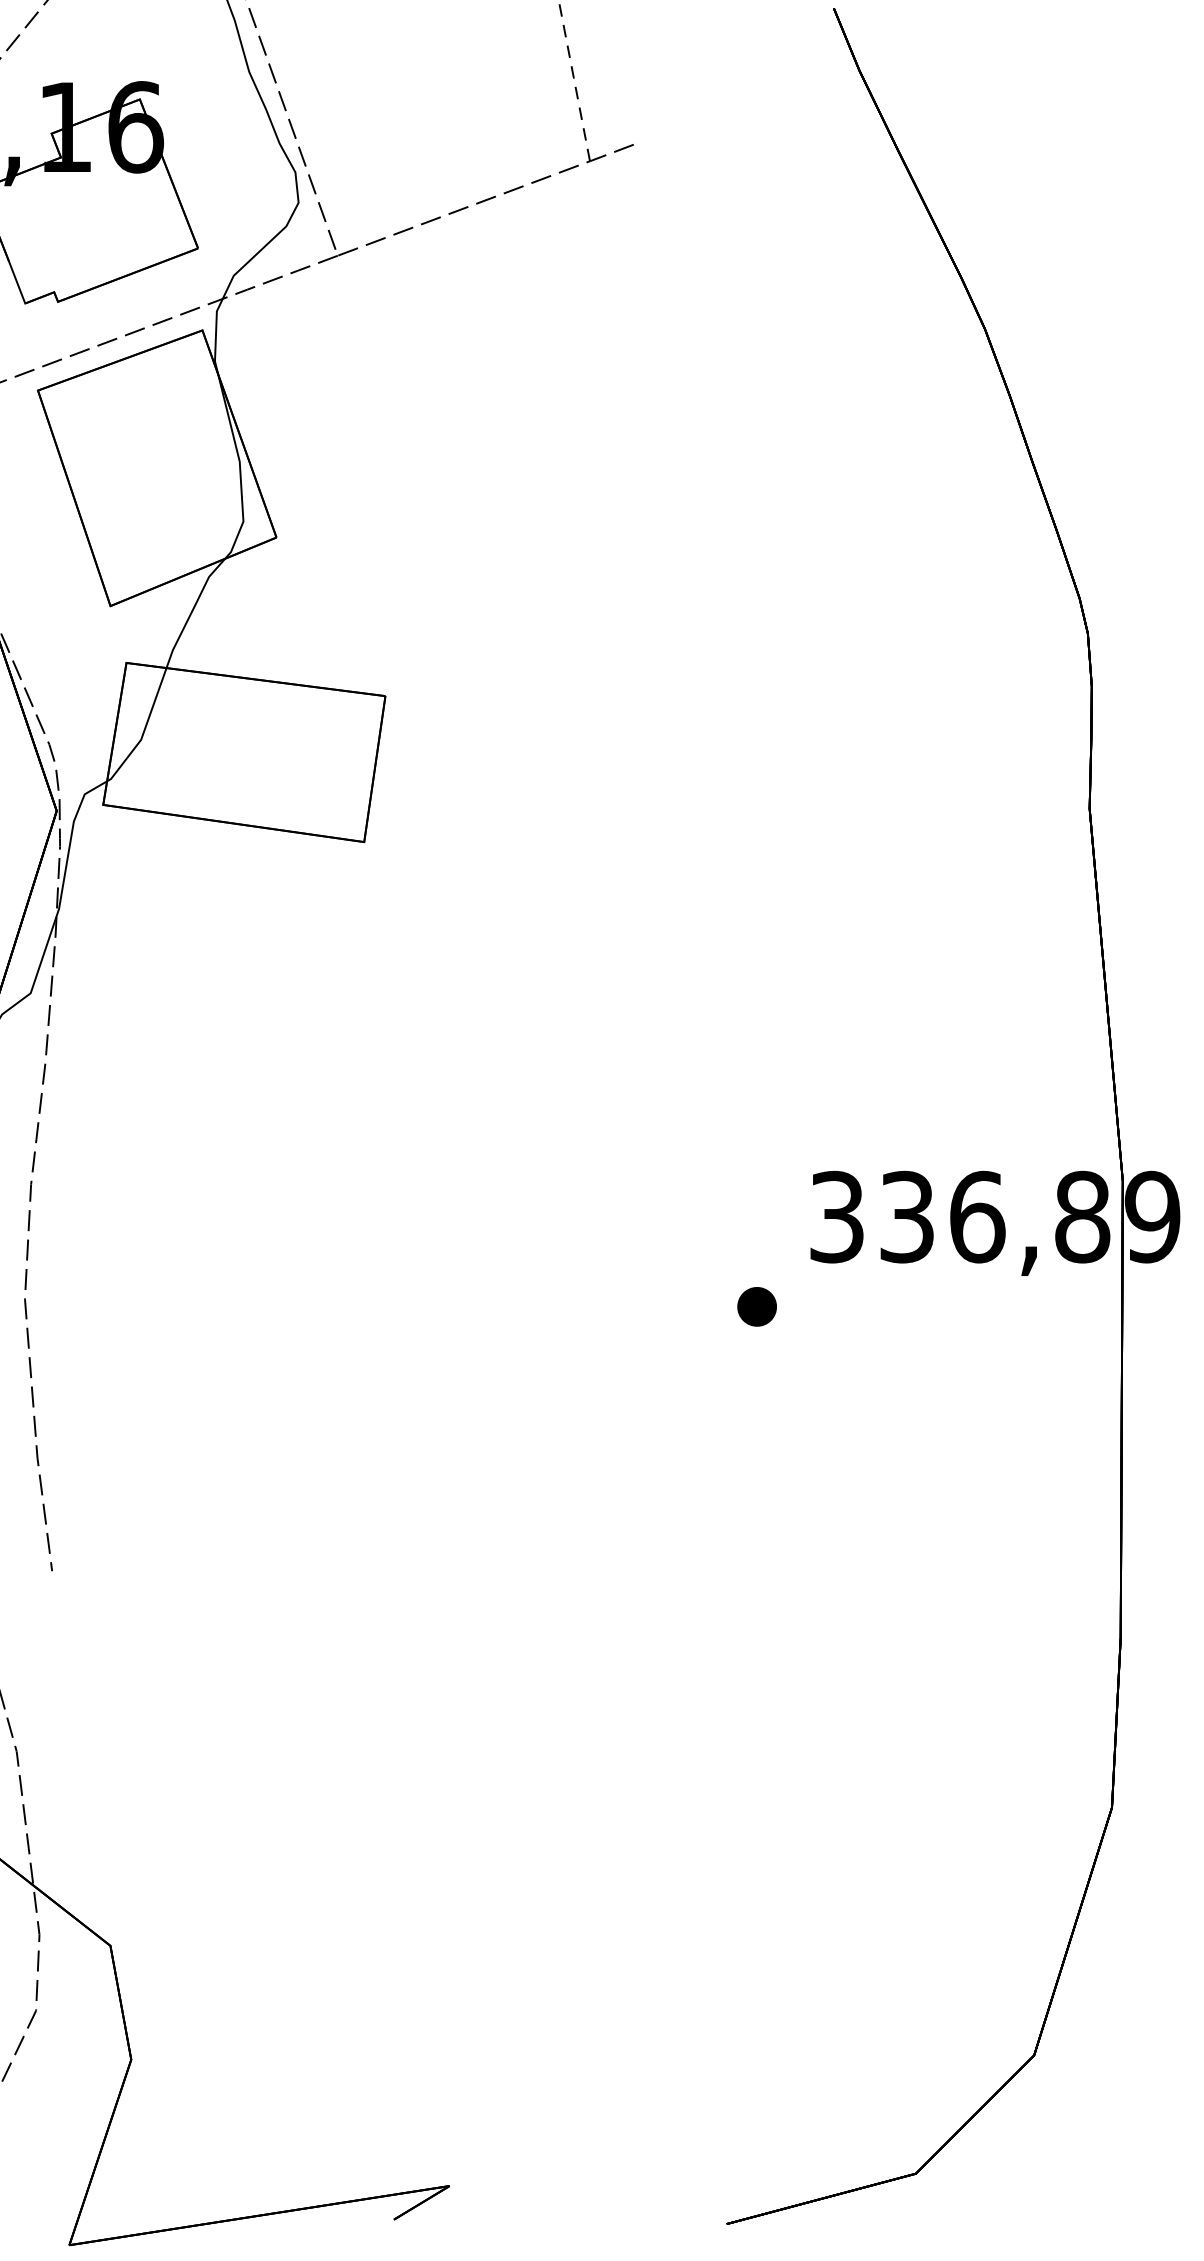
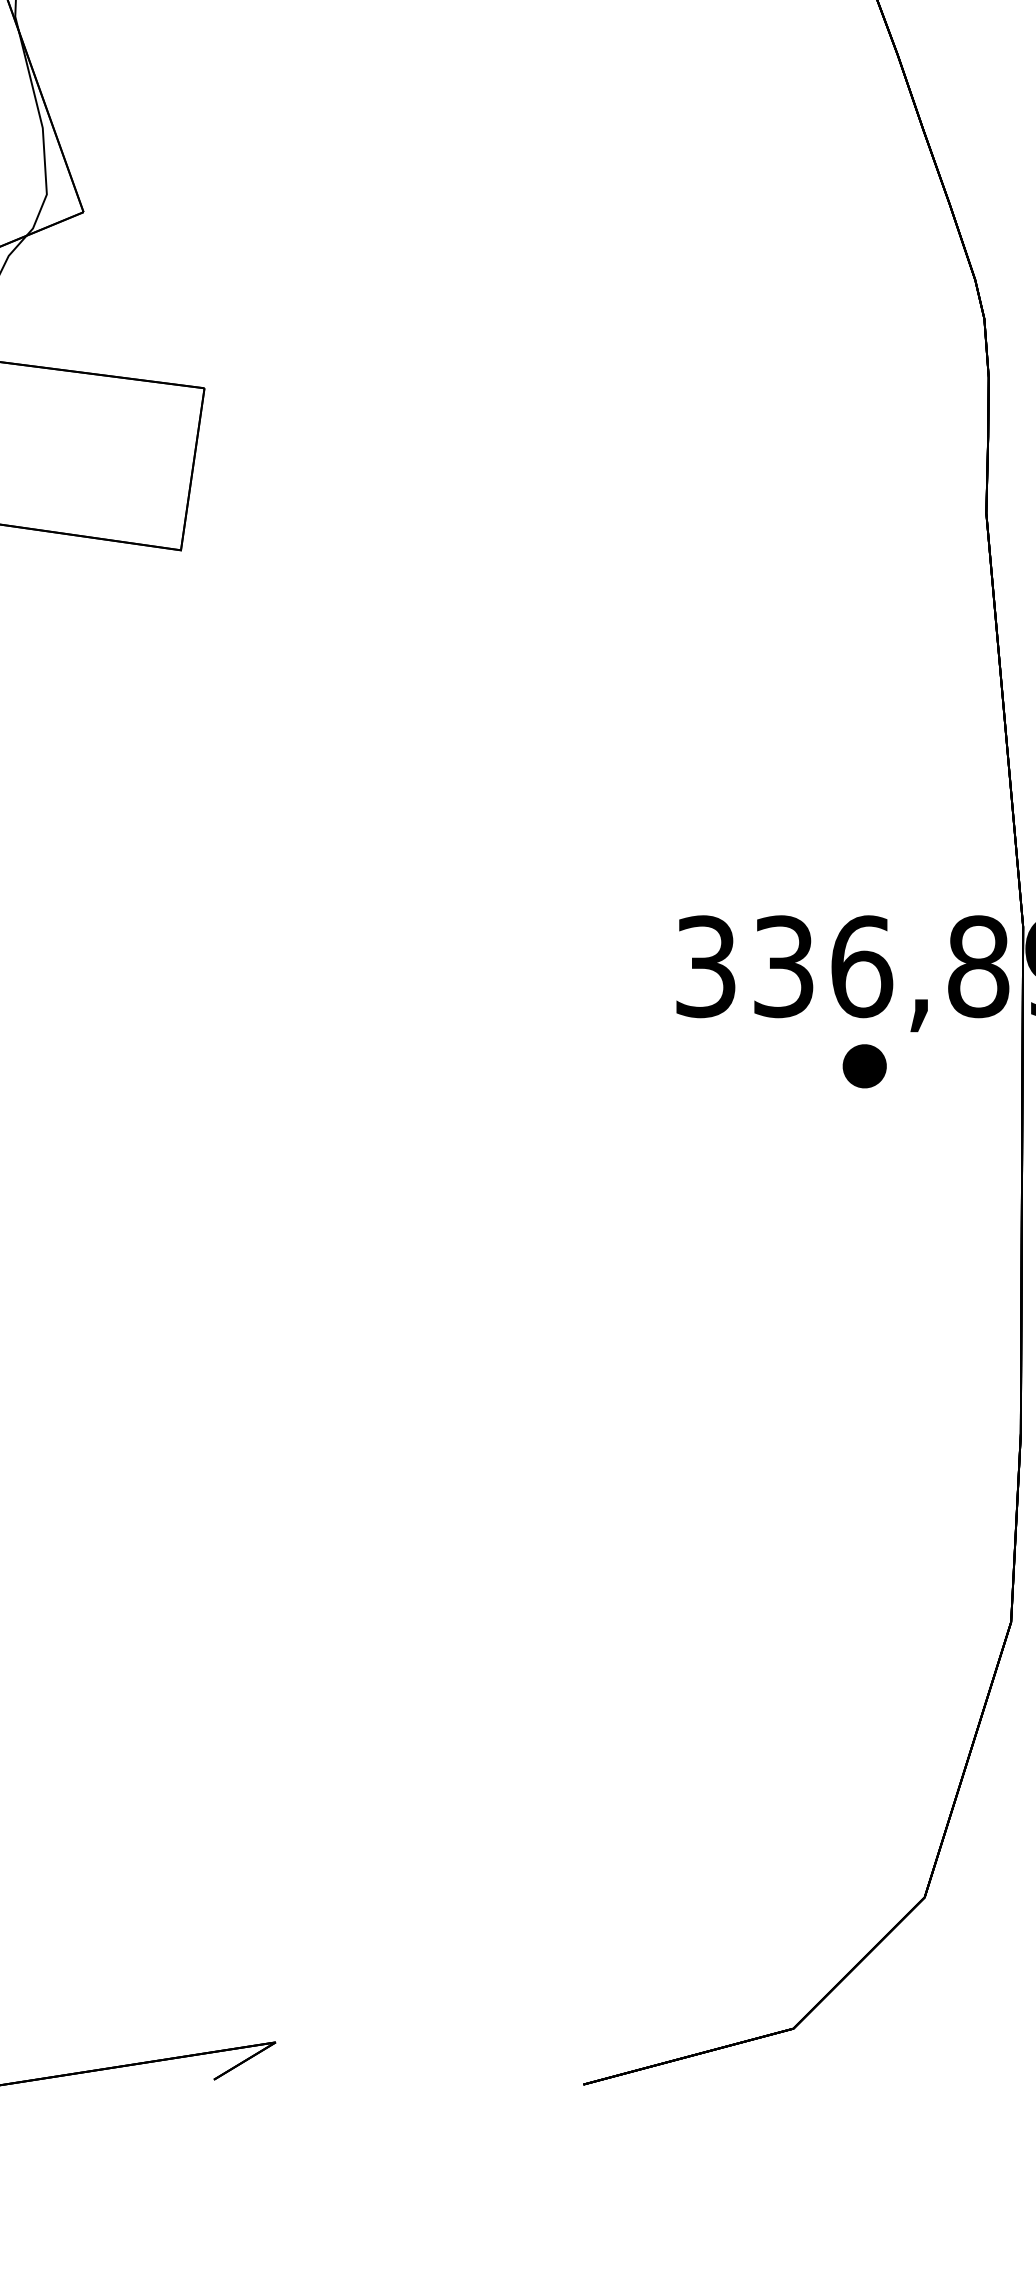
part: (756, 1306) -> (864, 1065), moved

